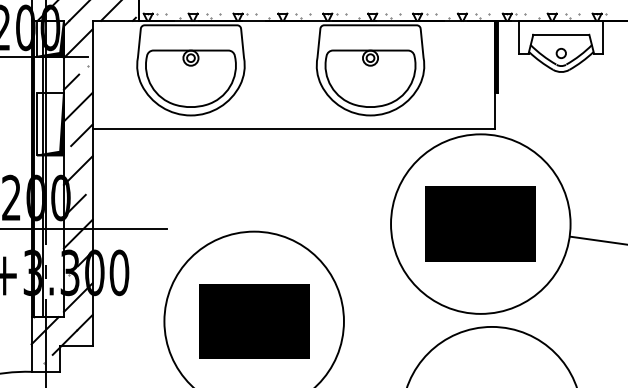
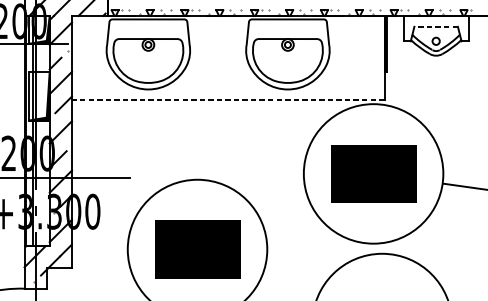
line: (560, 34) -> (435, 26), solid -> dashed
line: (293, 128) -> (228, 99), solid -> dashed

